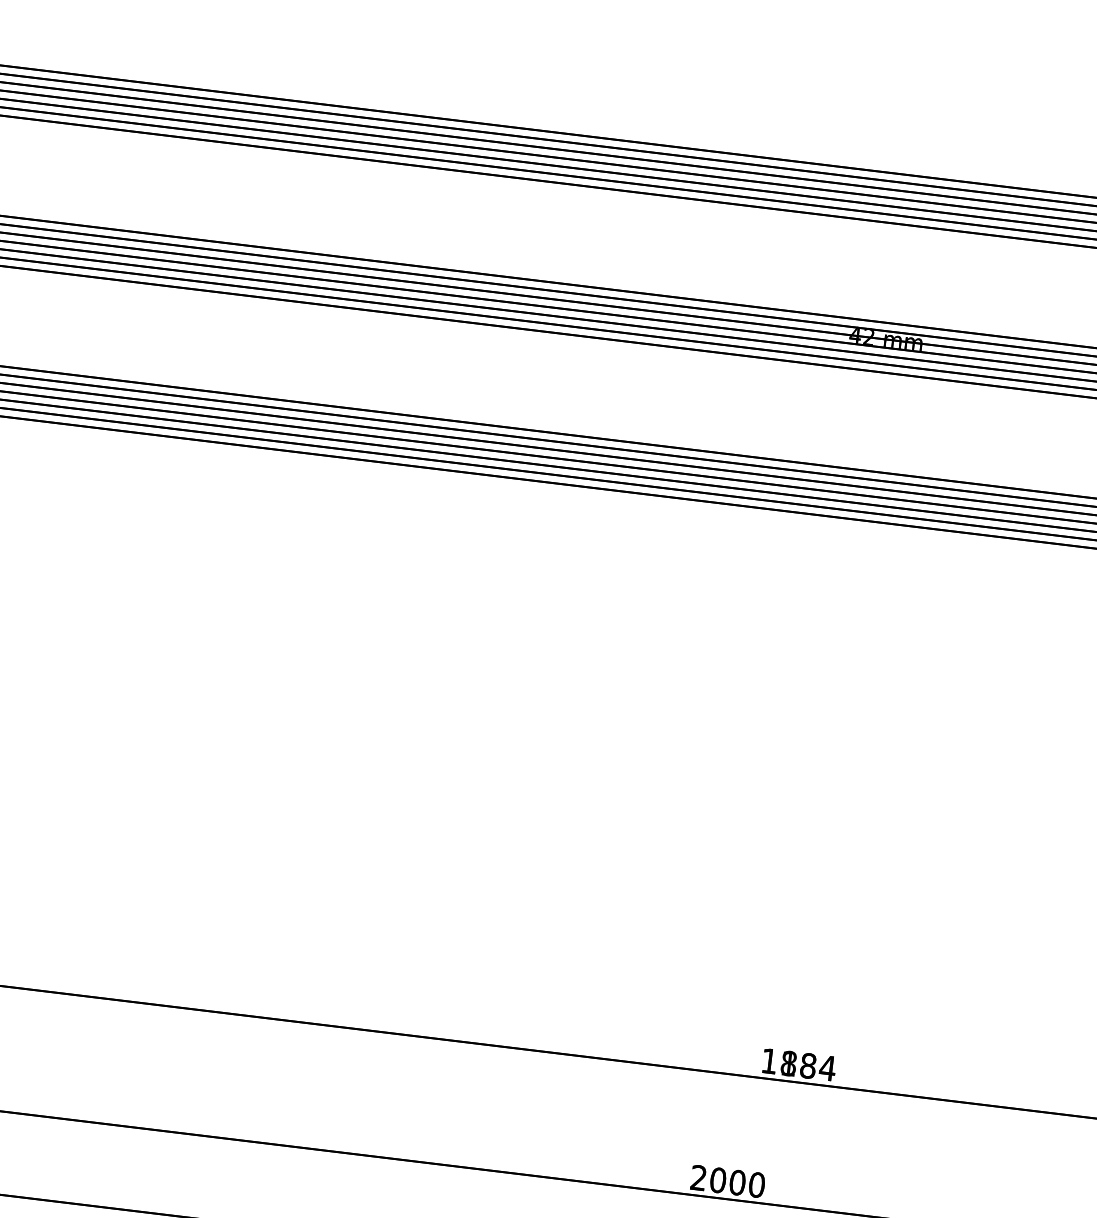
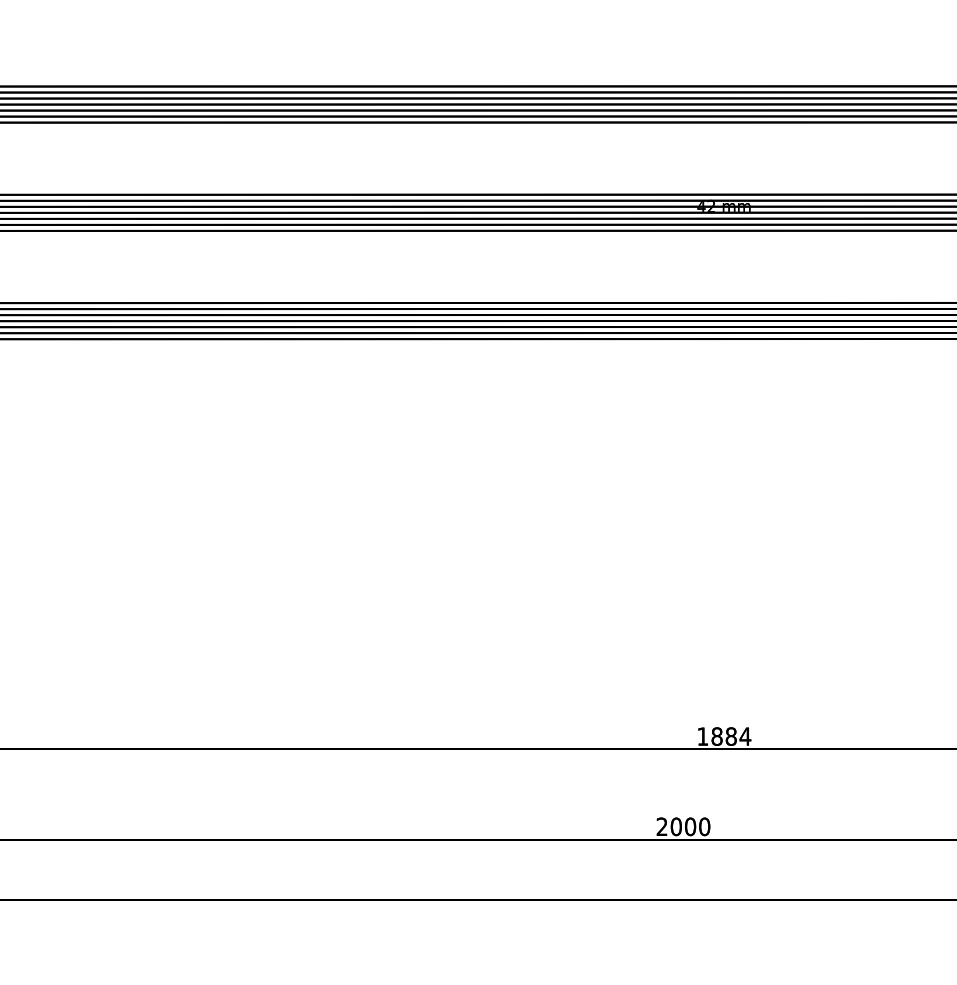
text: (788, 1063) -> (716, 736), 1184 -> 1884

